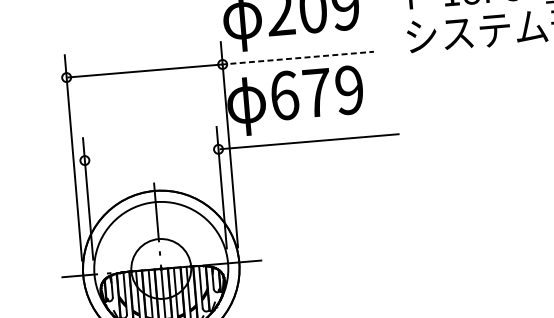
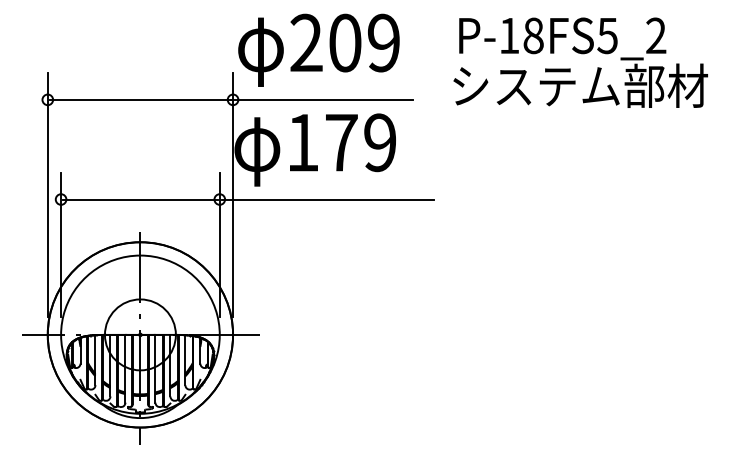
line: (297, 57) -> (322, 99), dashed -> solid
text: (284, 95) -> (303, 142), 679 -> 179
line: (151, 154) -> (140, 199), added

